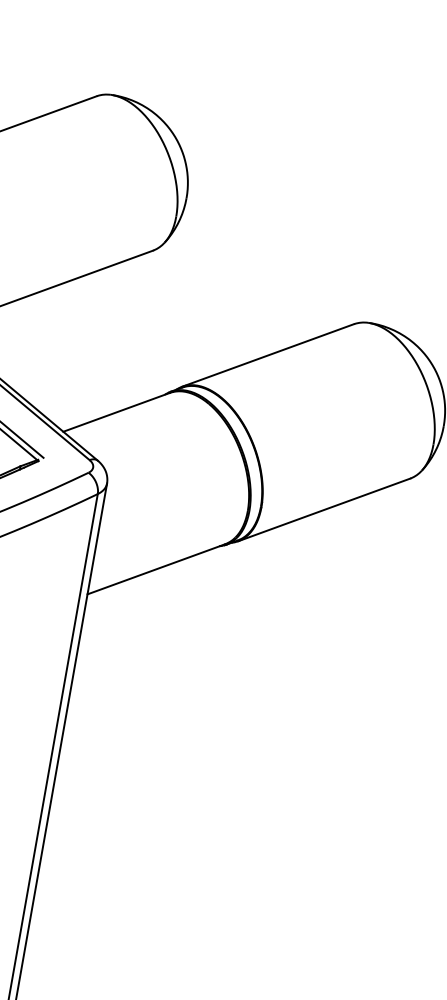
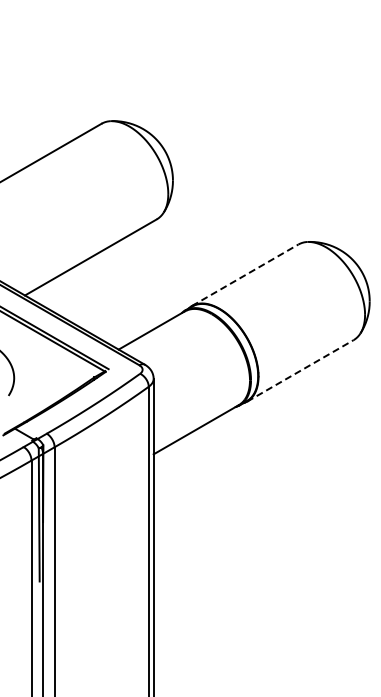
line: (268, 355) -> (245, 275), solid -> dashed
line: (324, 509) -> (300, 370), solid -> dashed

